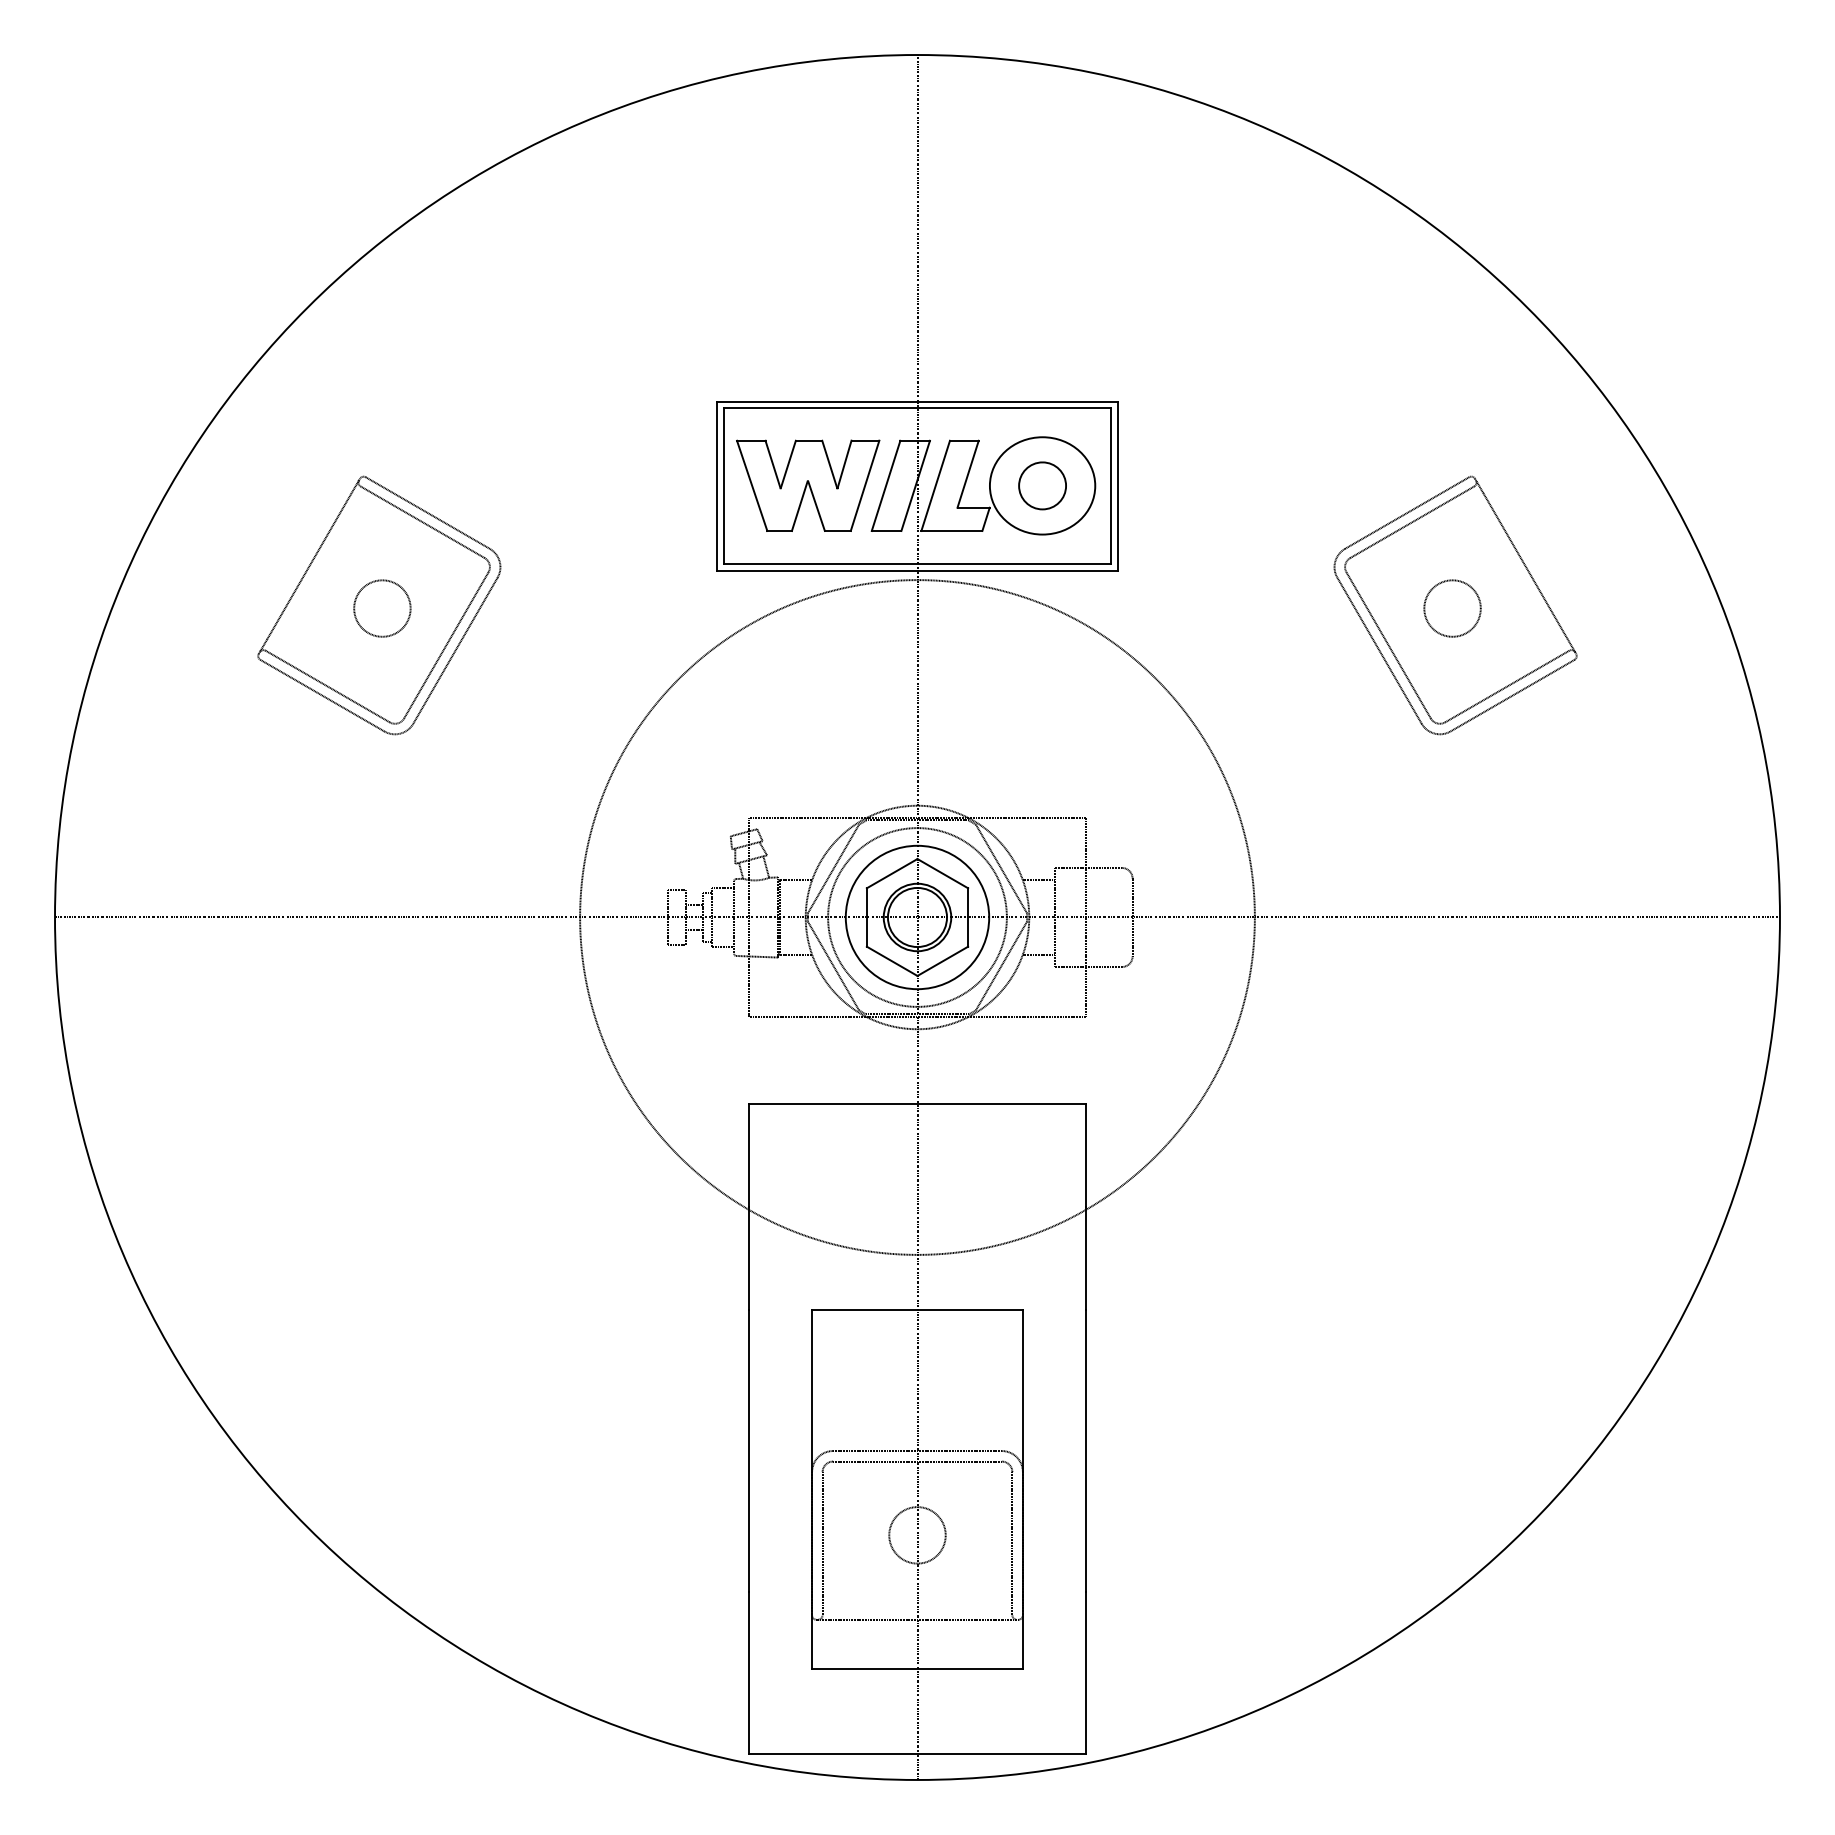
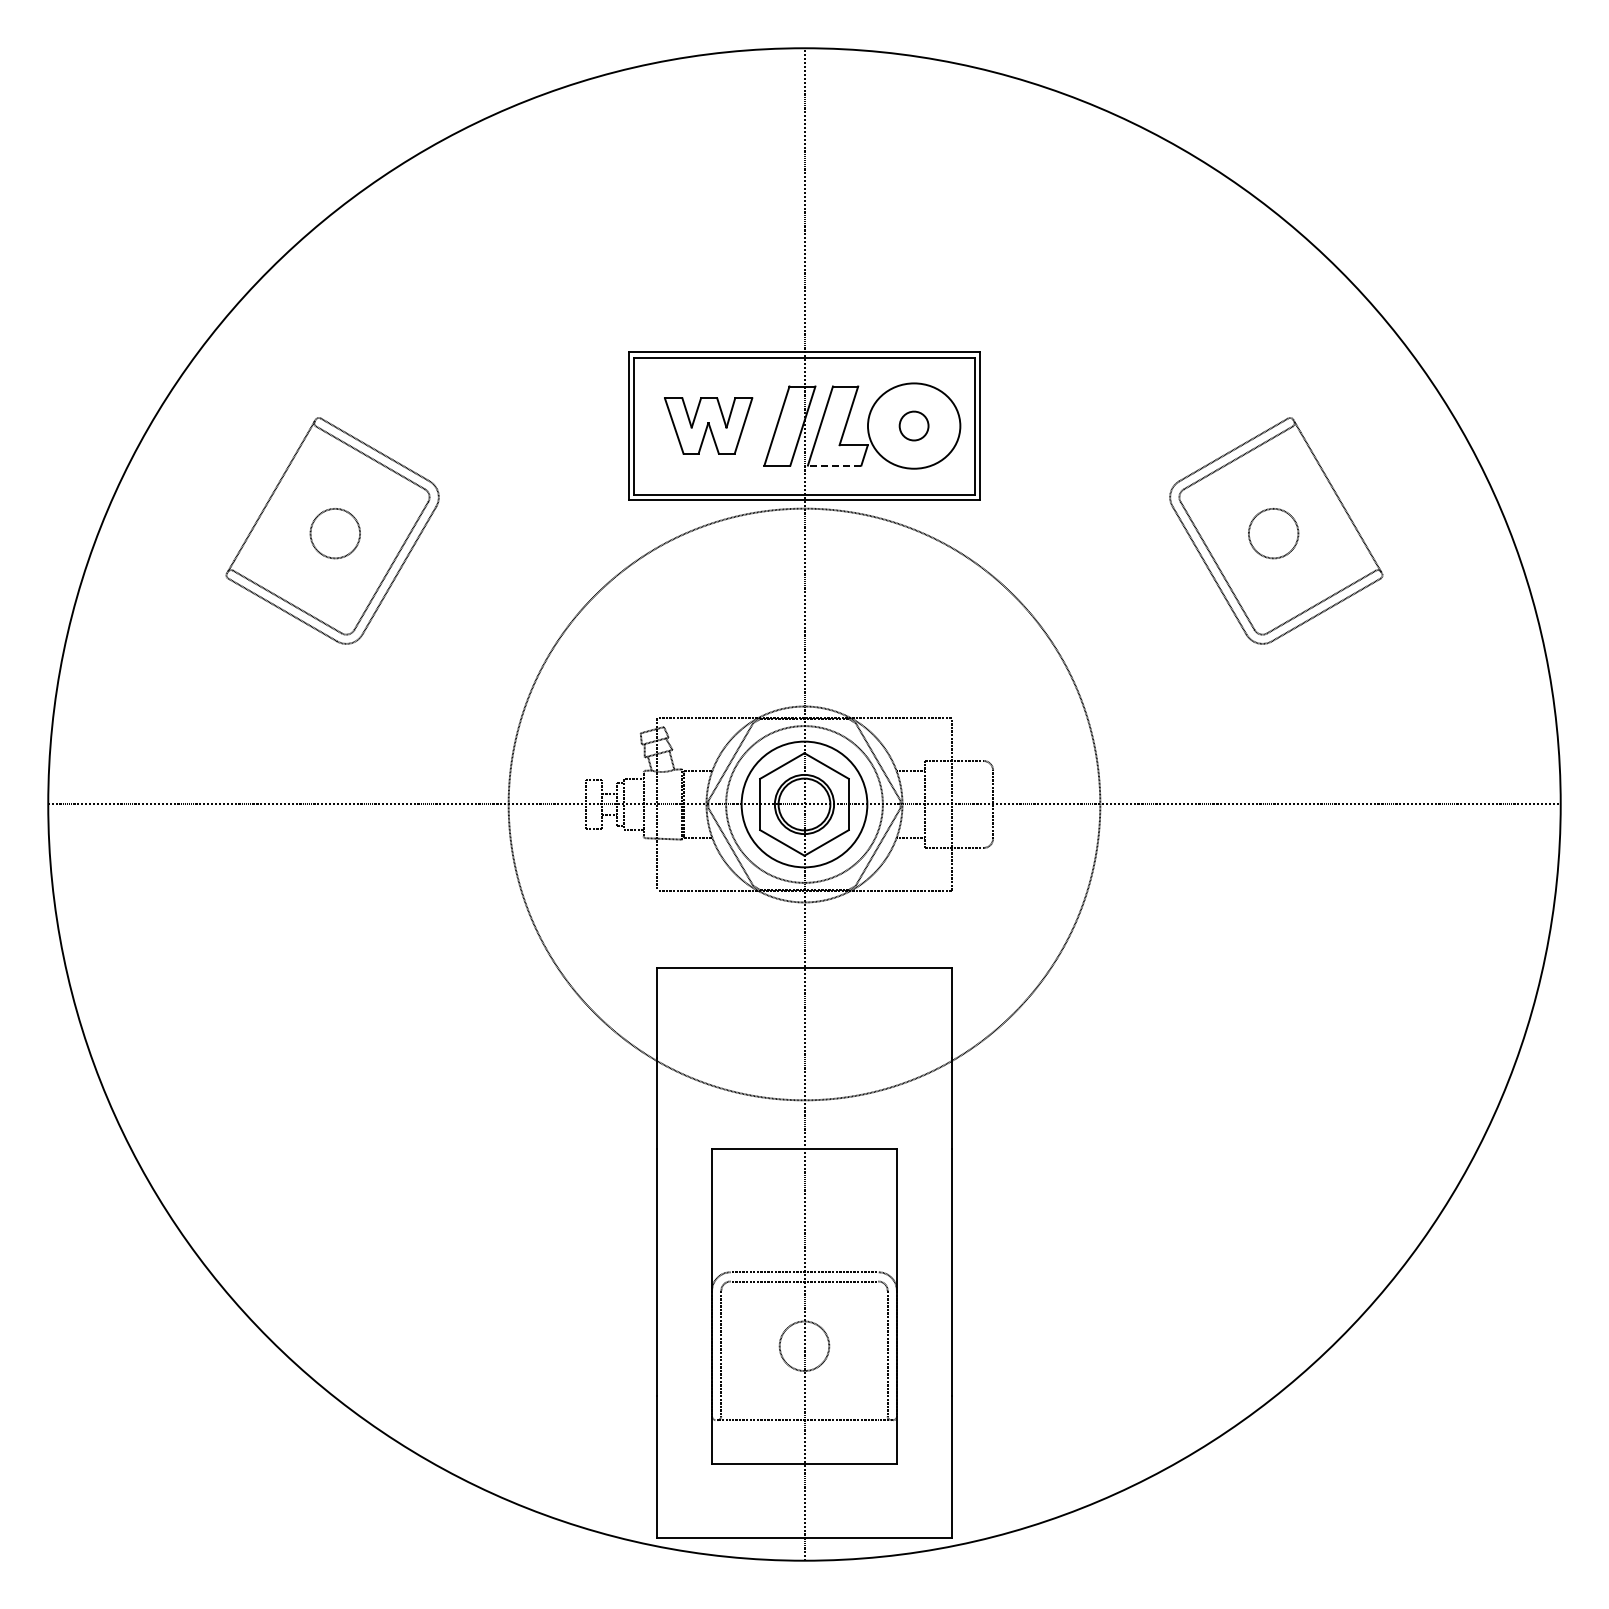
part: (808, 485) -> (708, 425), size x0.7
part: (1041, 485) -> (913, 425), size x0.7
line: (951, 530) -> (834, 465), solid -> dashed

